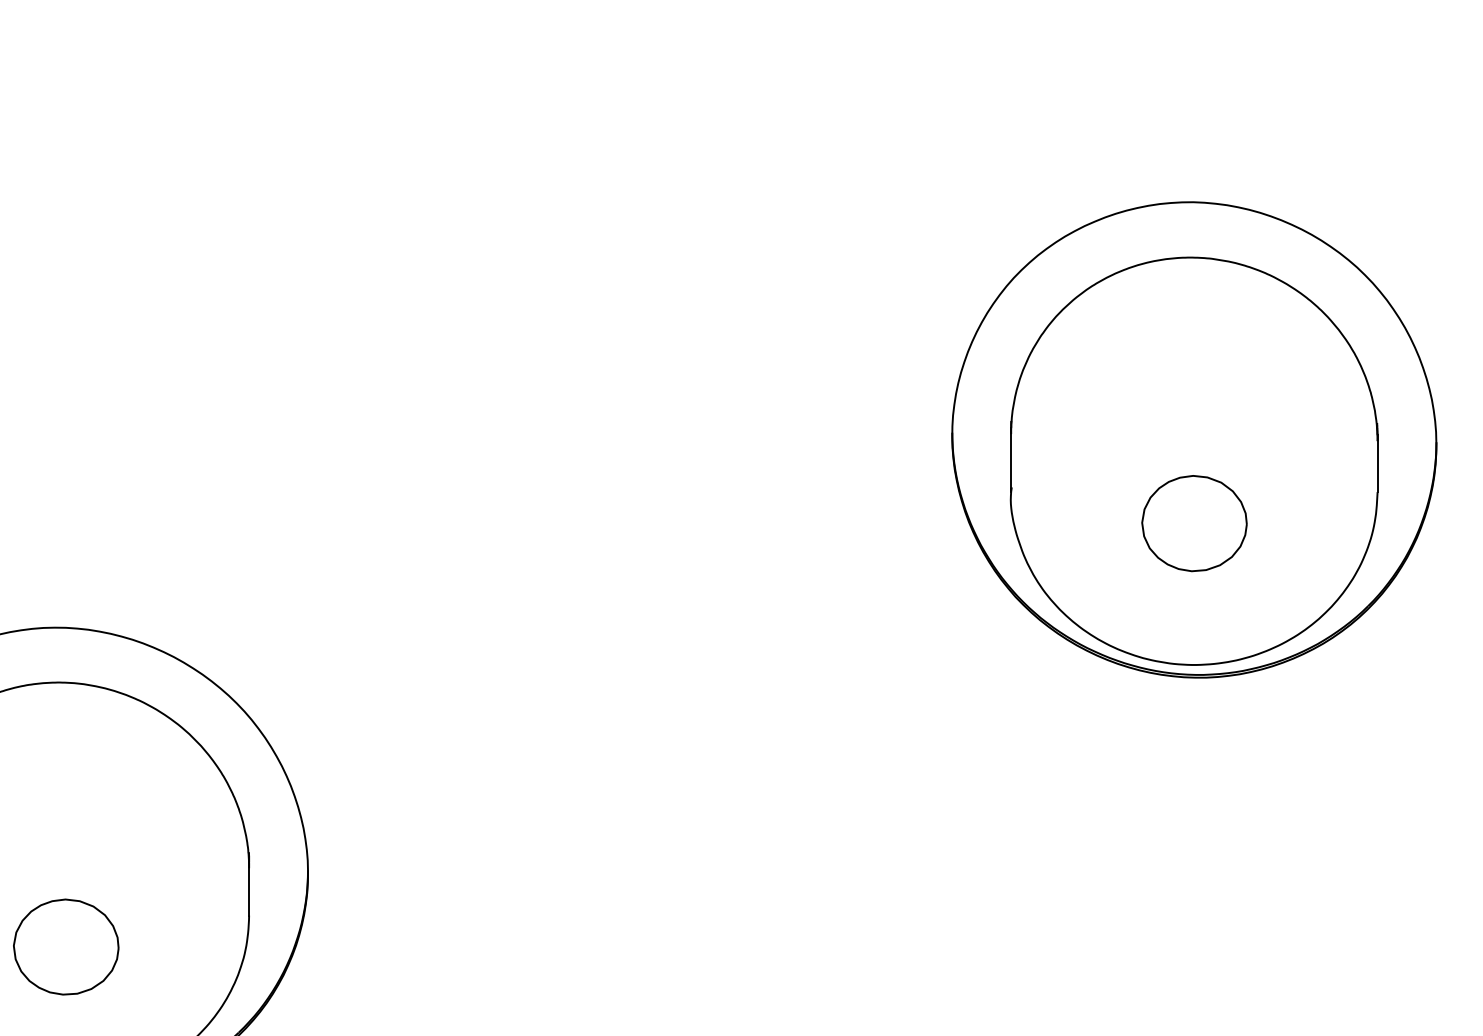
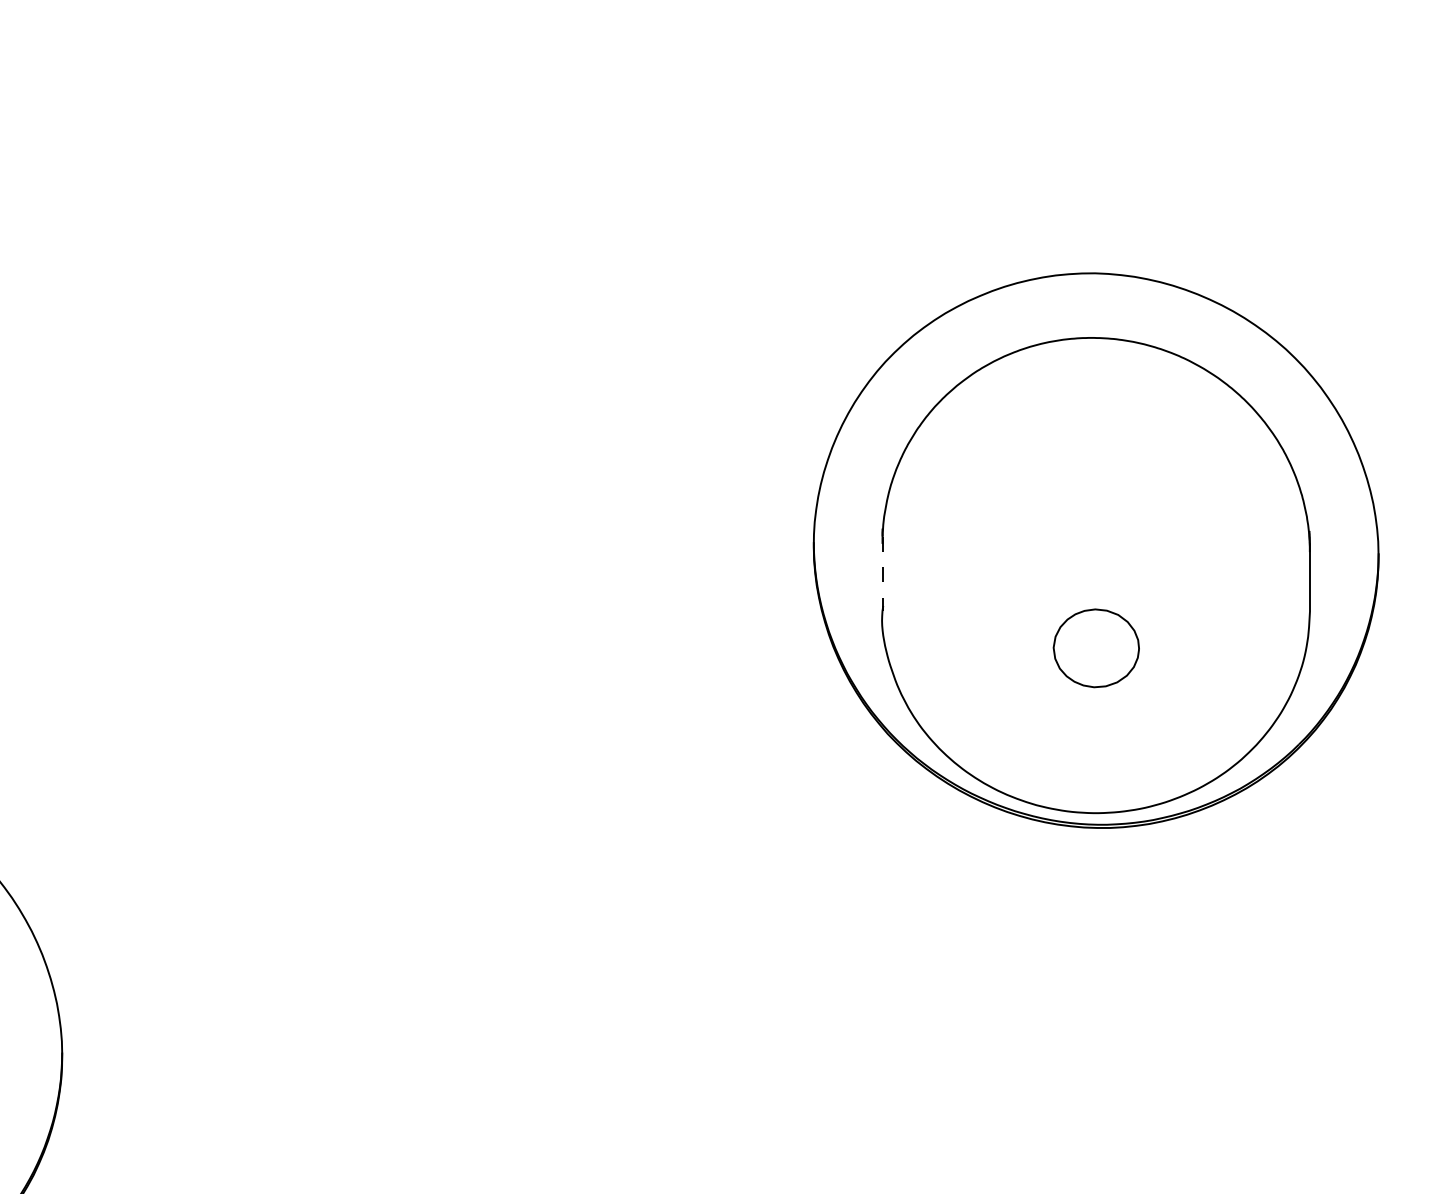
line: (1011, 460) -> (882, 574), solid -> dashed
part: (1194, 523) -> (1096, 648), size x0.7

